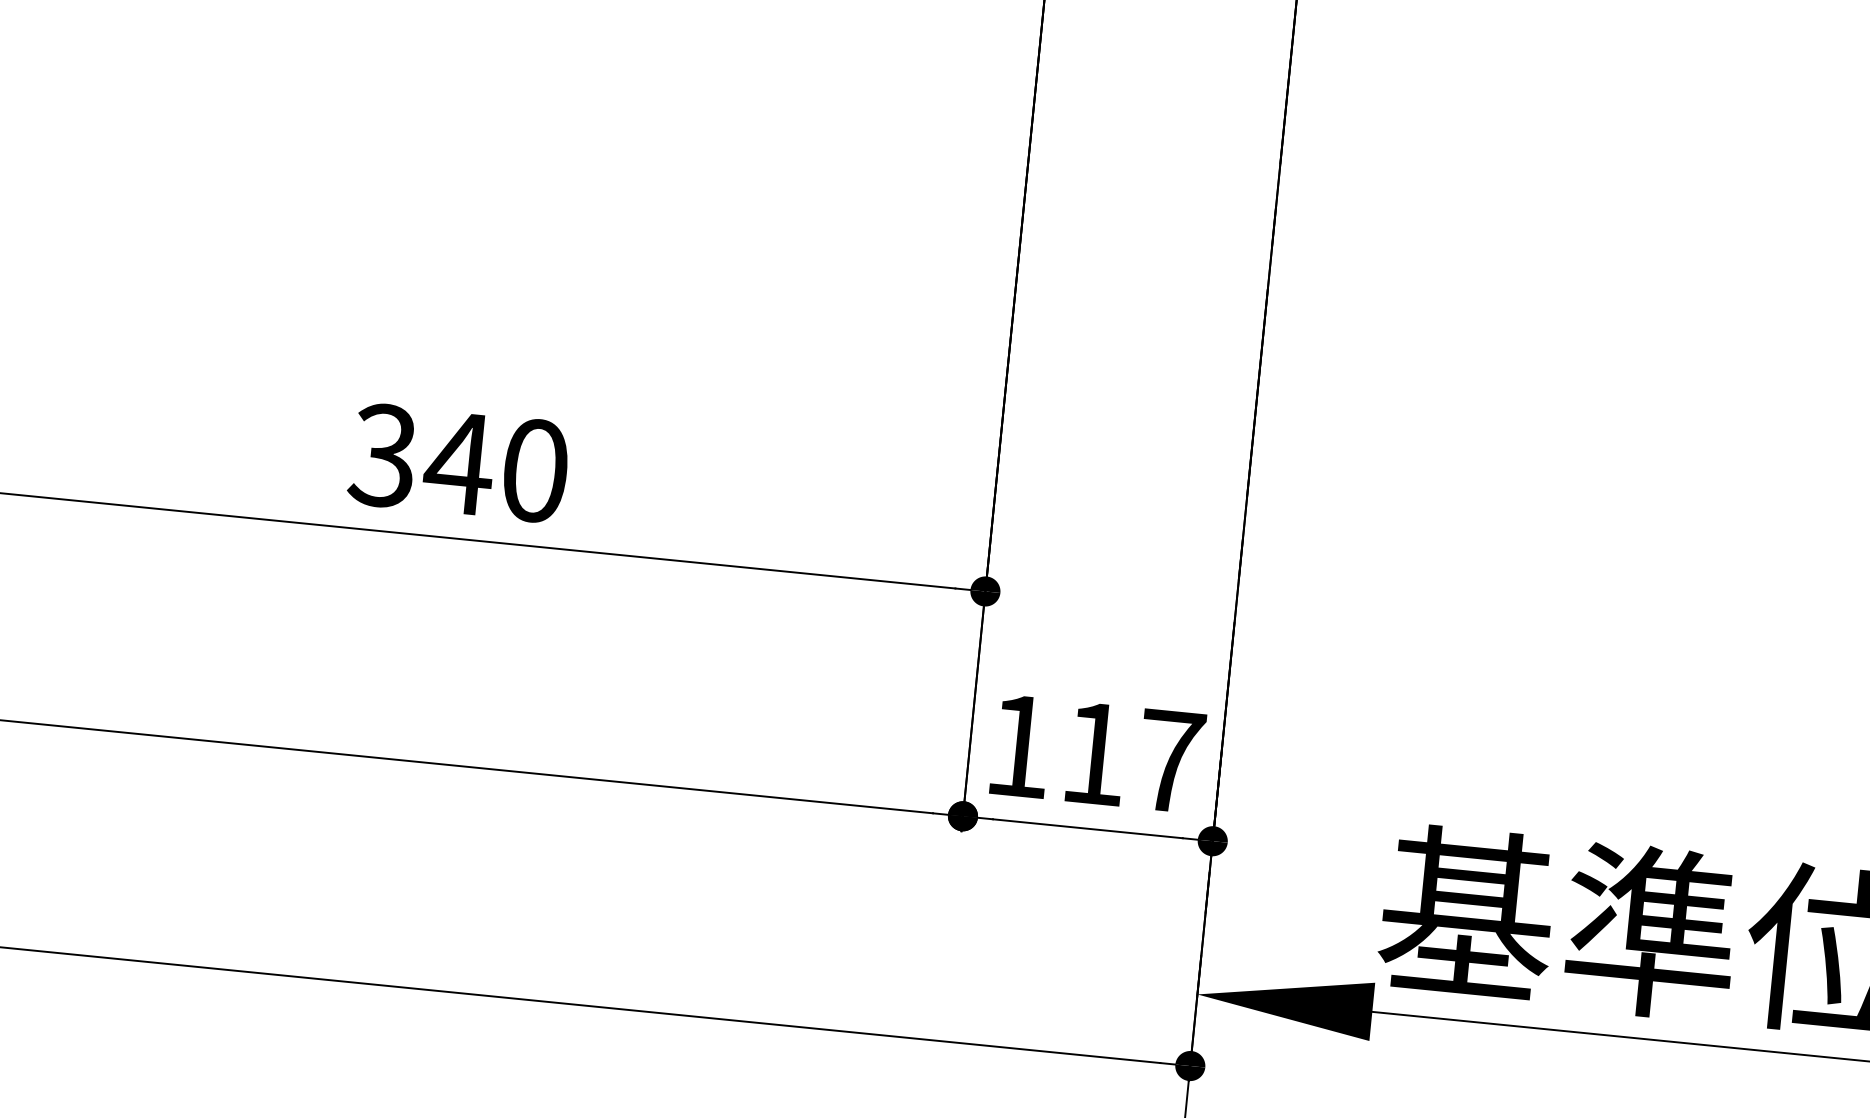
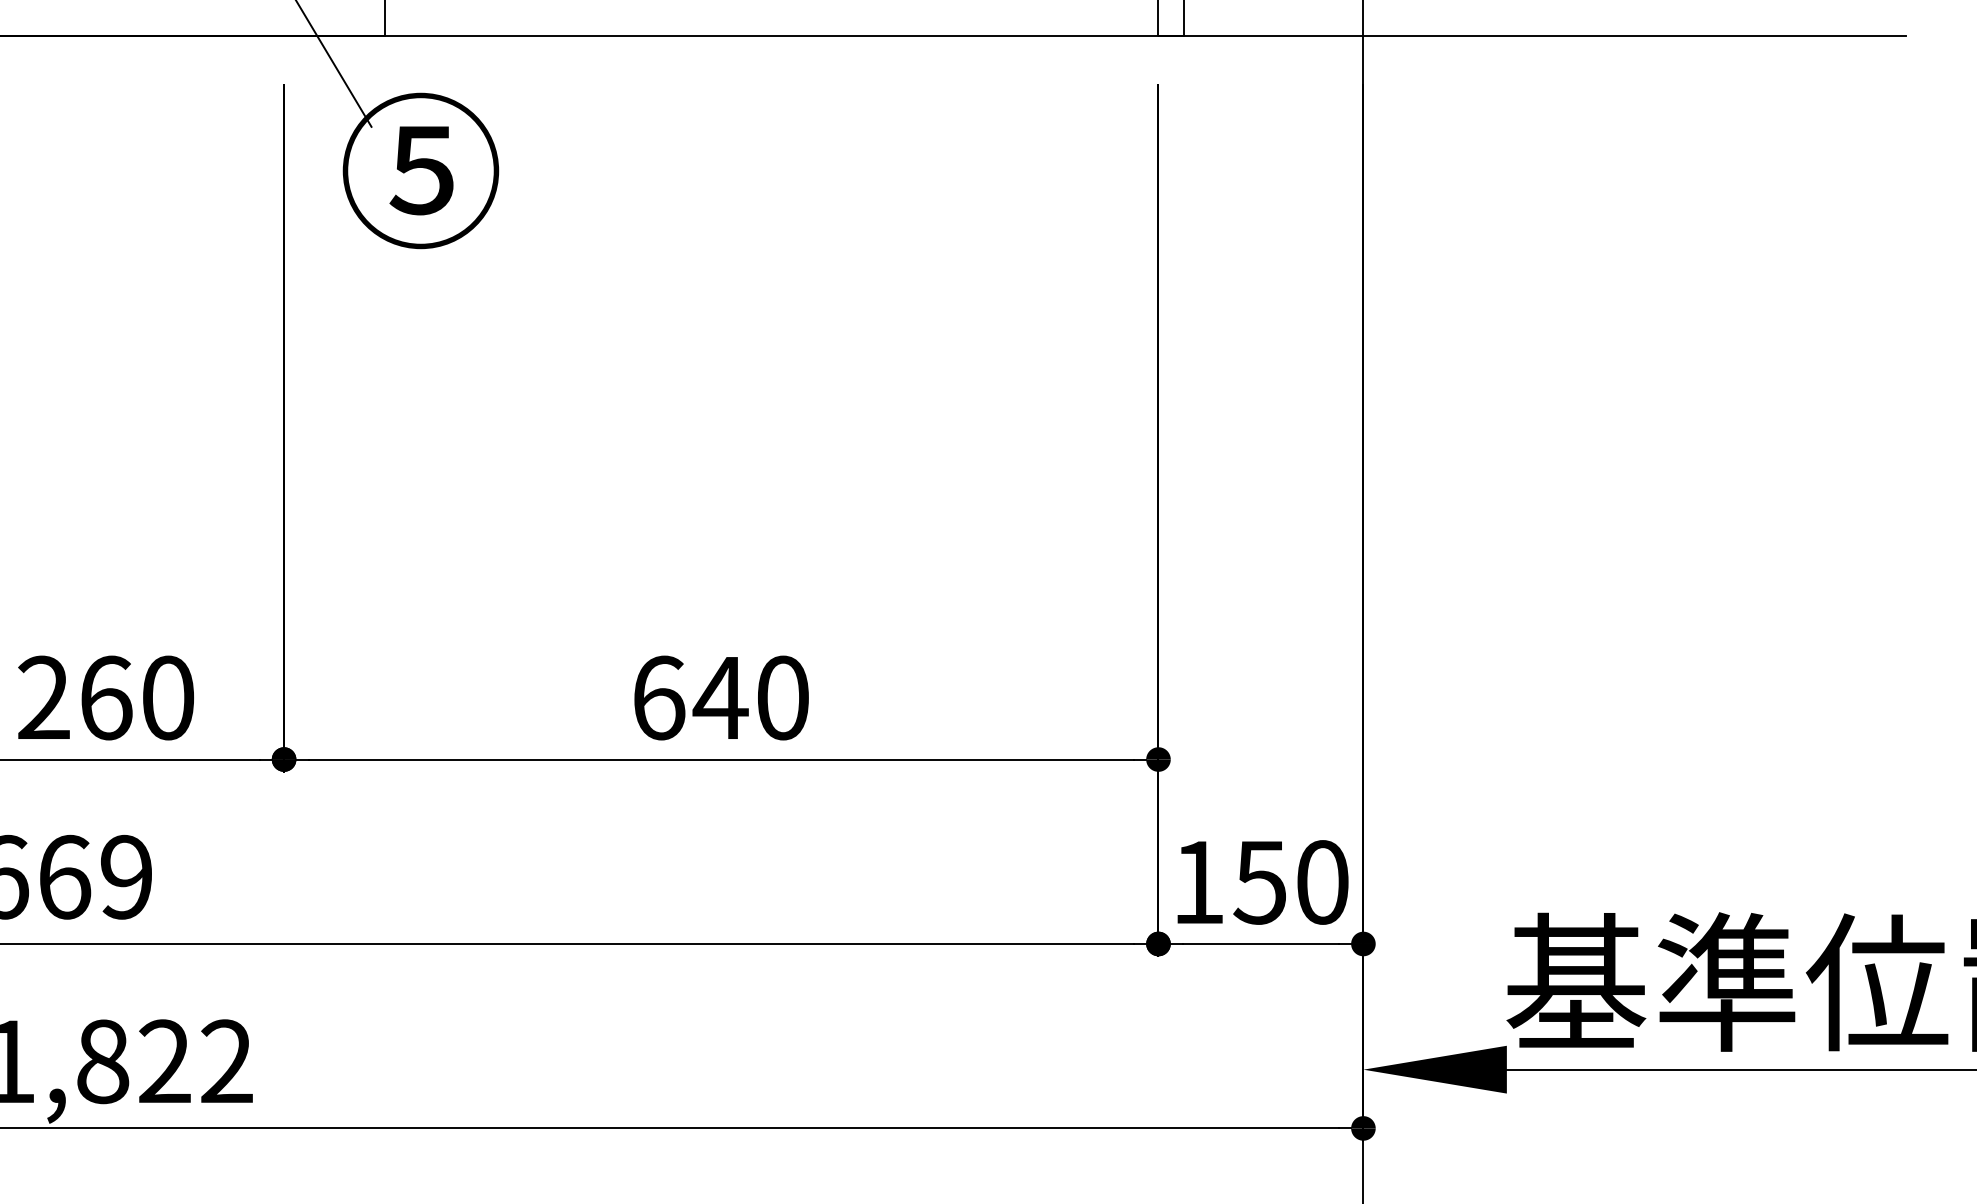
text: (383, 455) -> (658, 697), 340 -> 640
text: (1131, 757) -> (1290, 882), 117 -> 150

